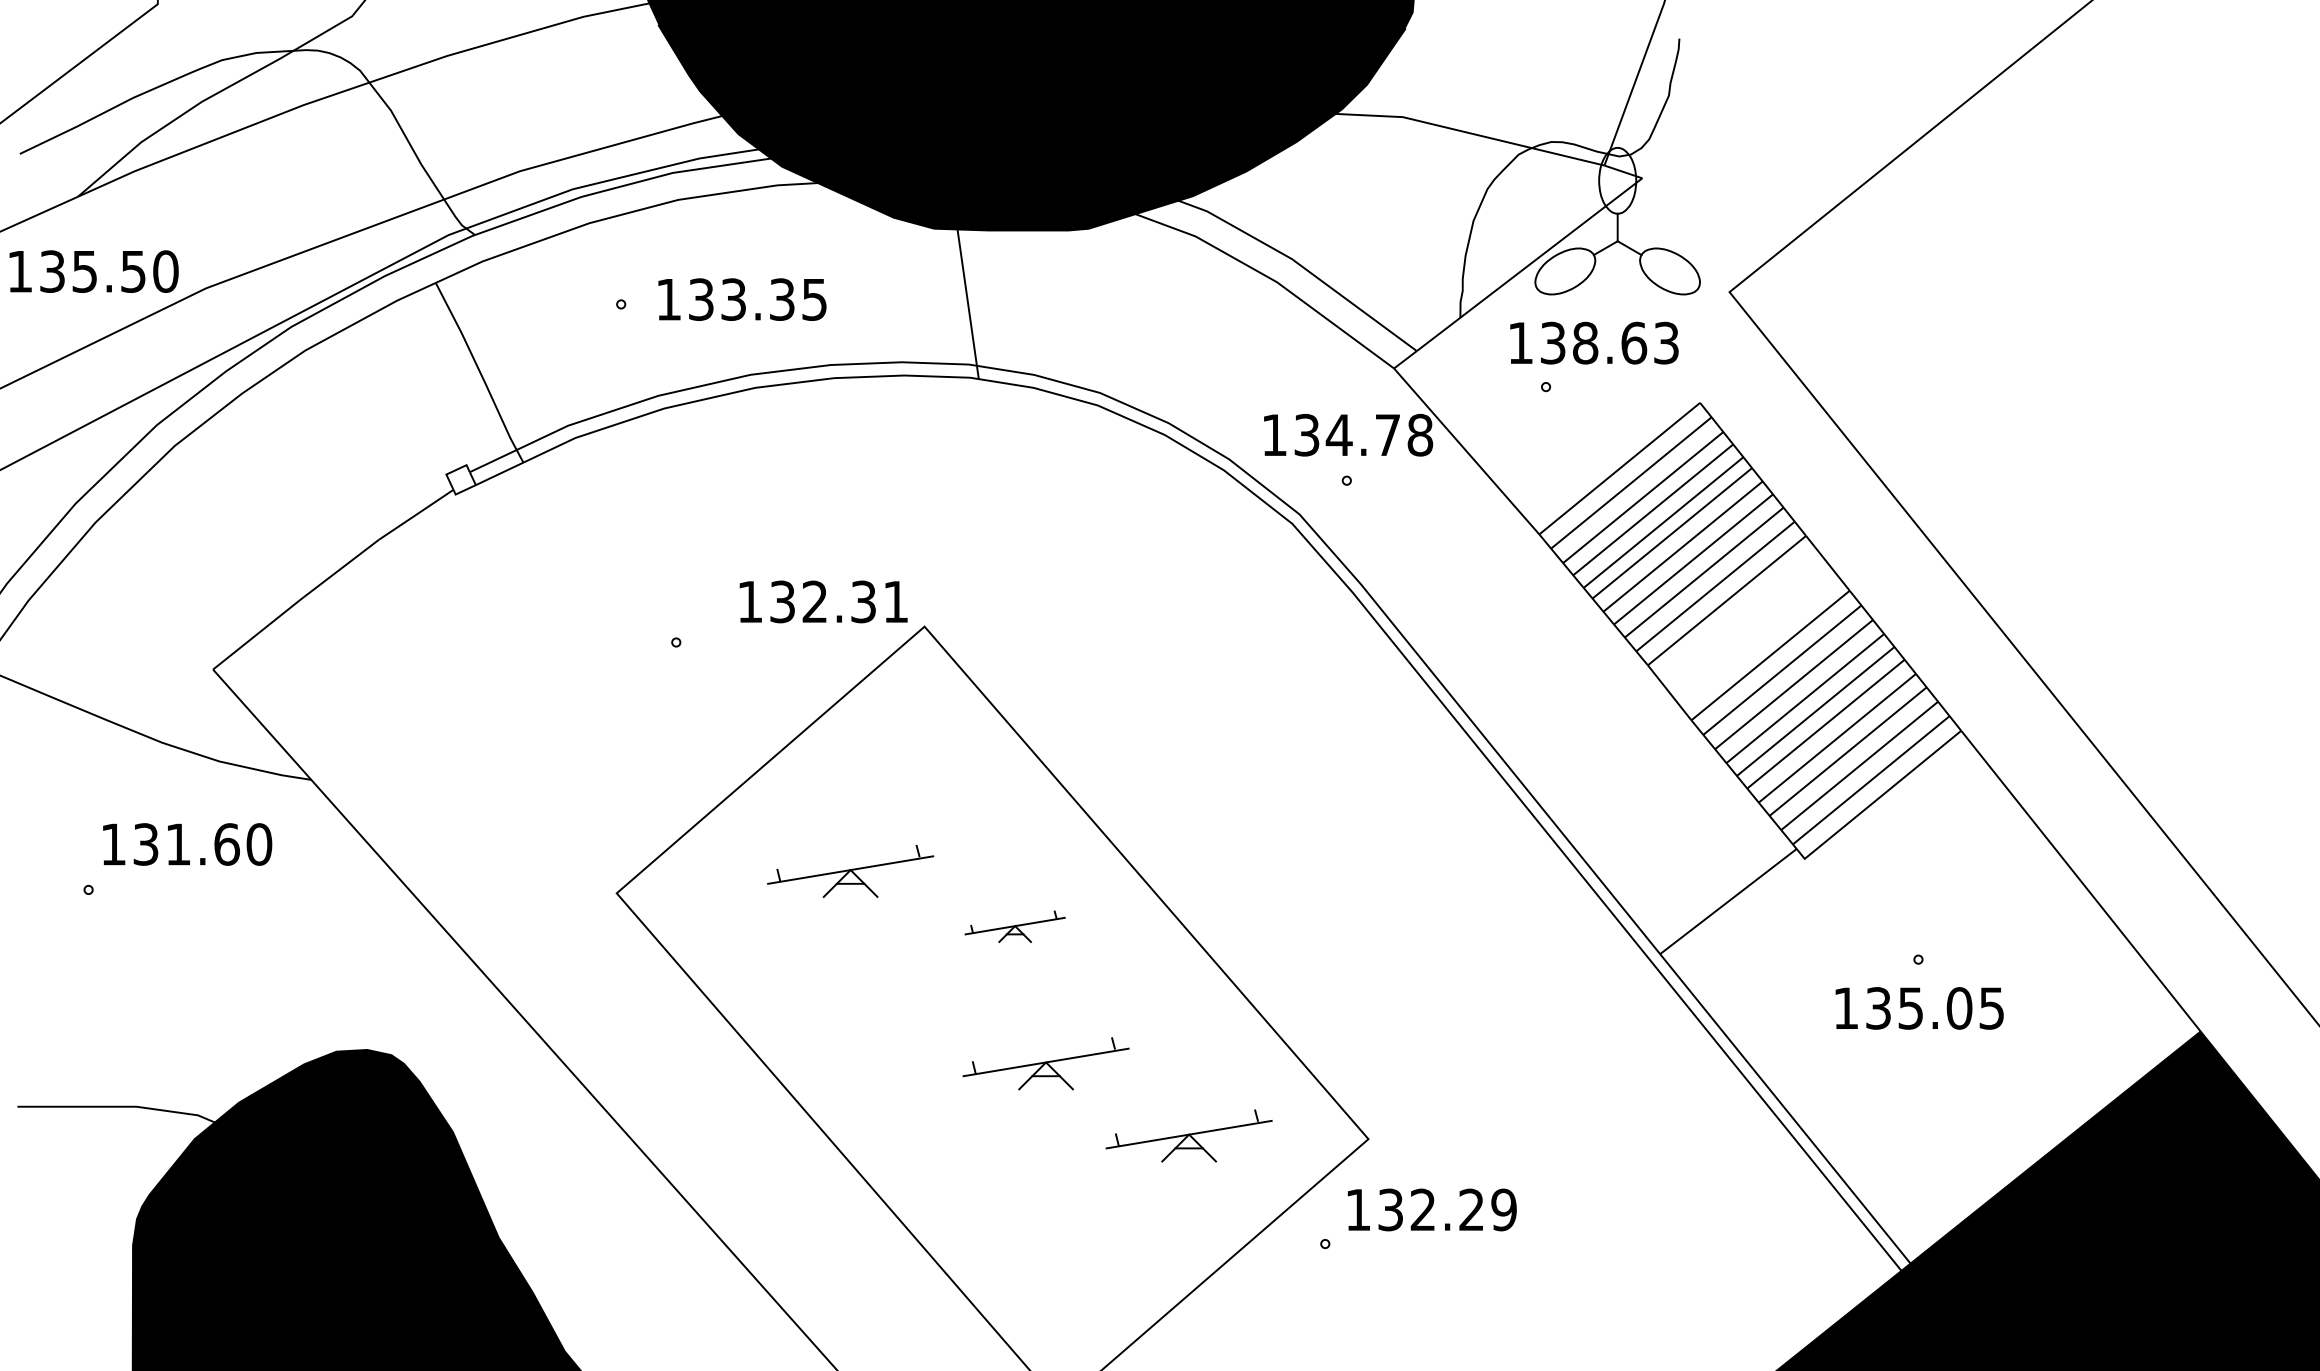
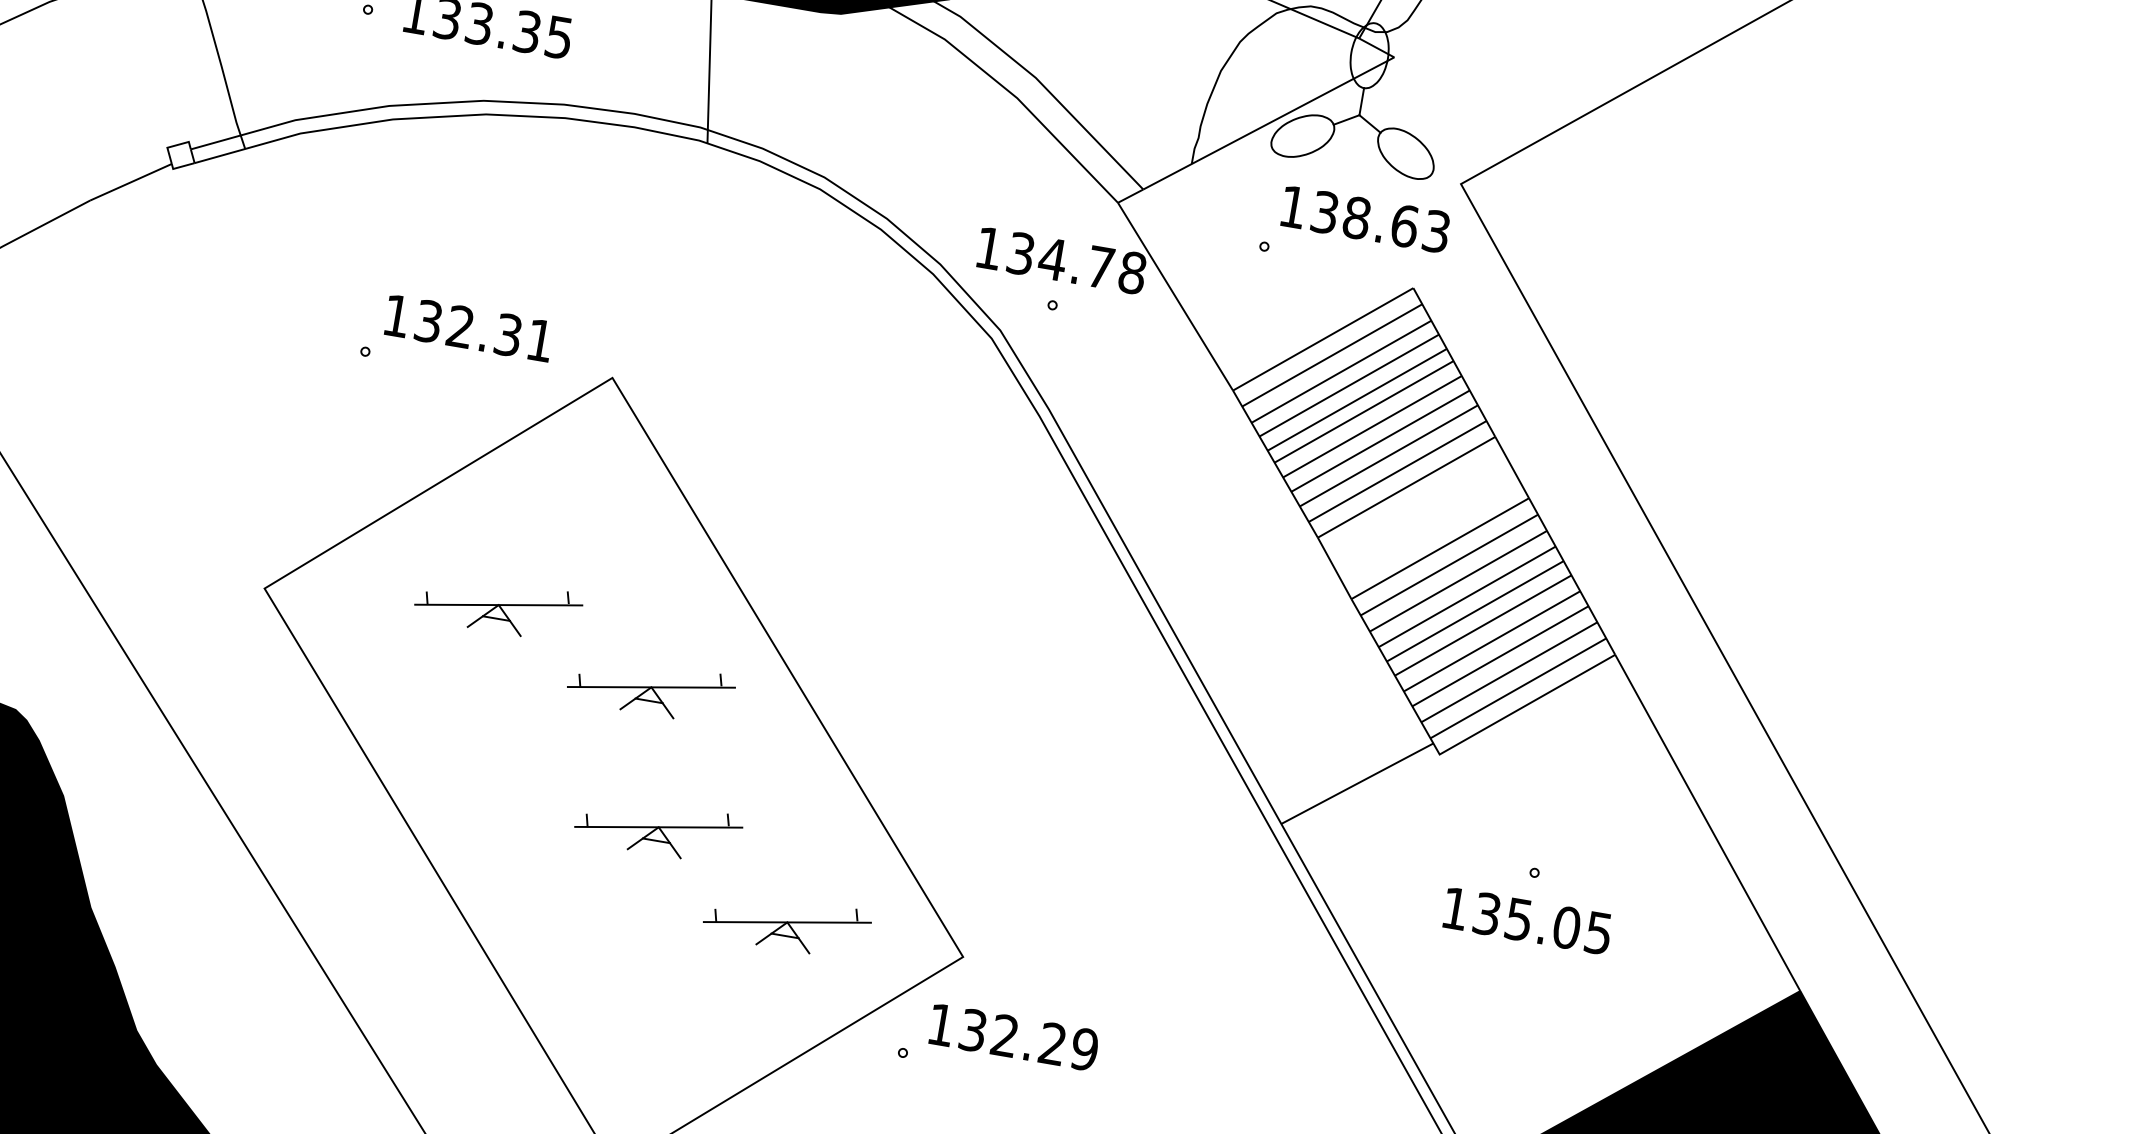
text: (1594, 342) -> (1365, 218), moved
text: (823, 601) -> (468, 327), moved
part: (1014, 926) -> (650, 688), size x1.67

